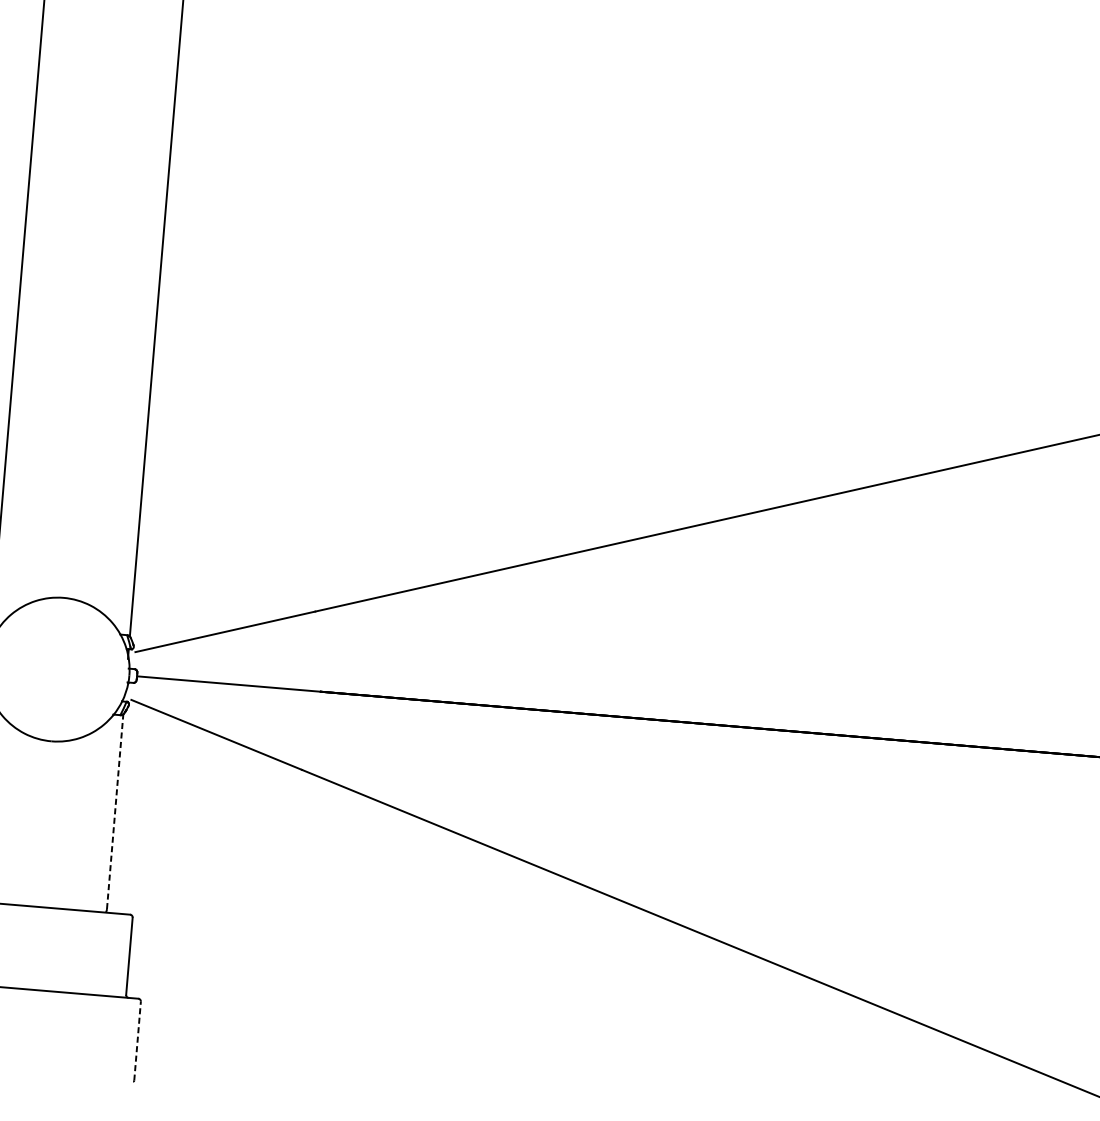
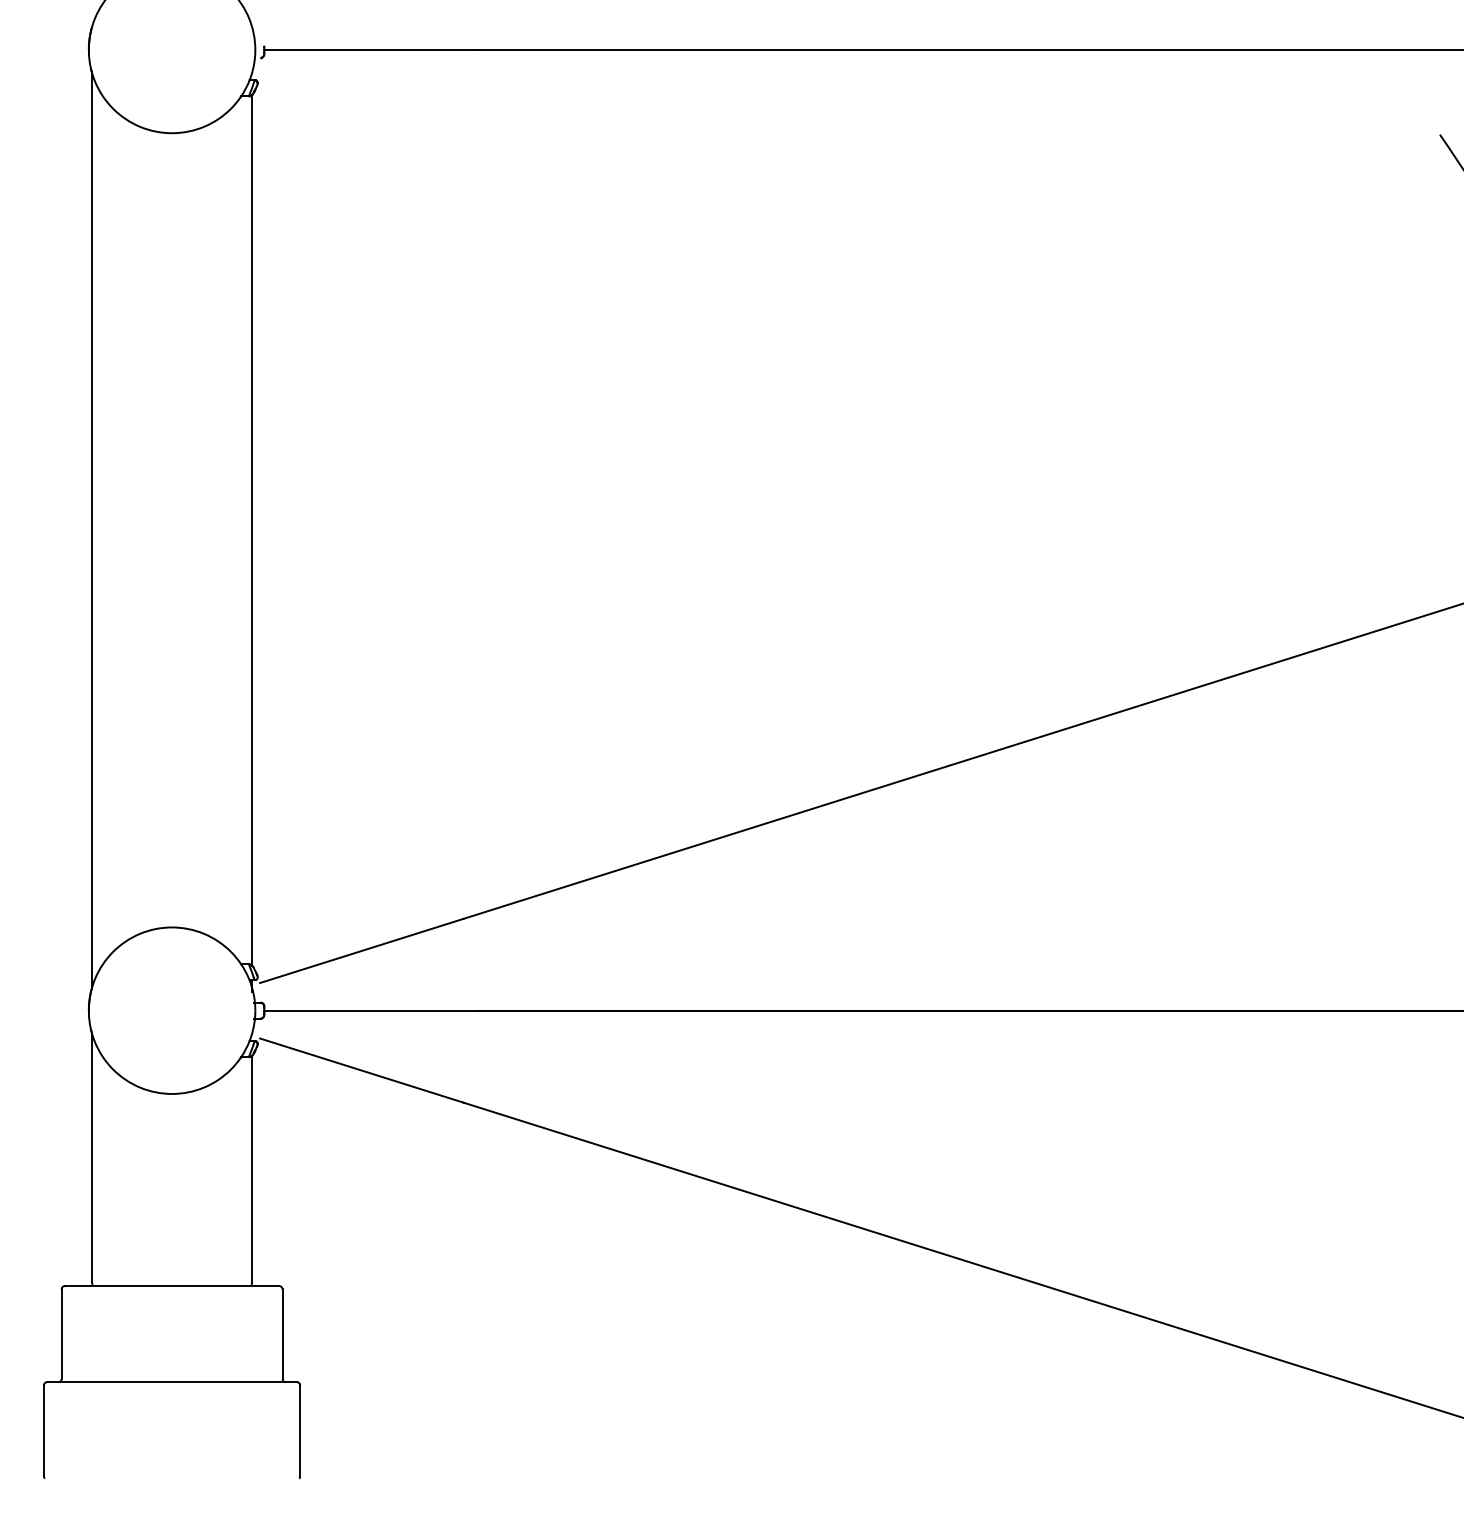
line: (115, 811) -> (252, 1168), dashed -> solid
line: (137, 1041) -> (300, 1431), dashed -> solid

